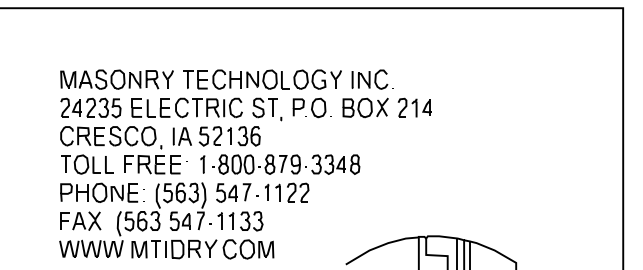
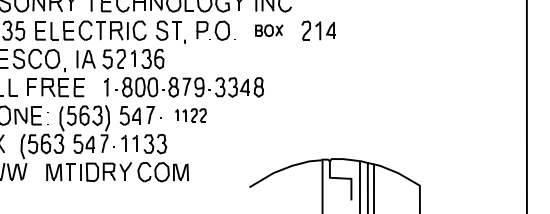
part: (365, 107) -> (269, 30), size x0.6
part: (287, 192) -> (191, 115), size x0.7
part: (202, 249) -> (117, 172), moved

